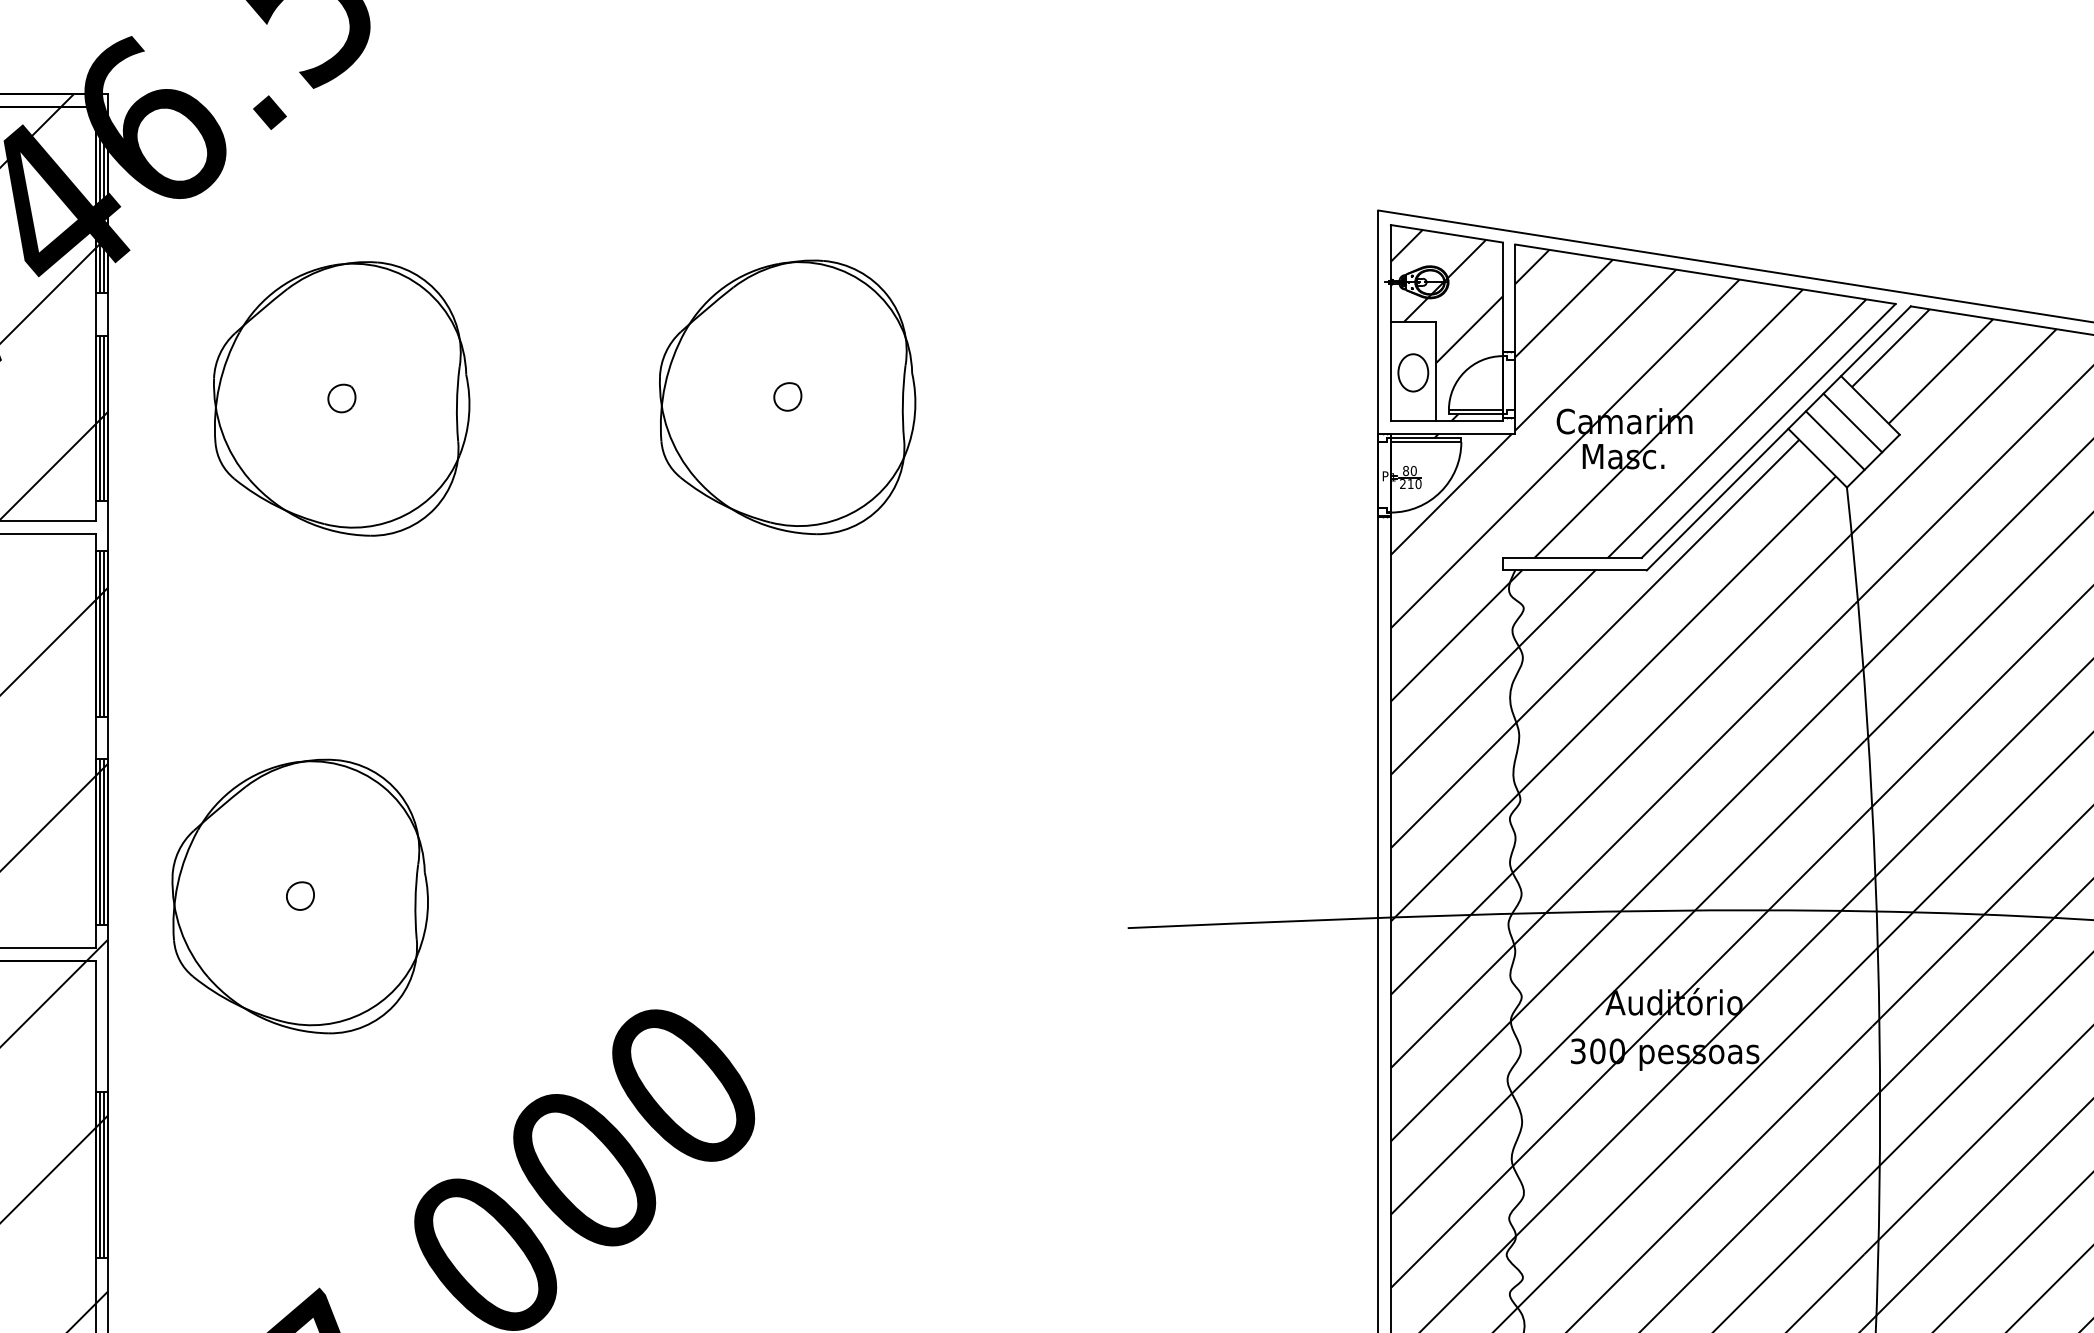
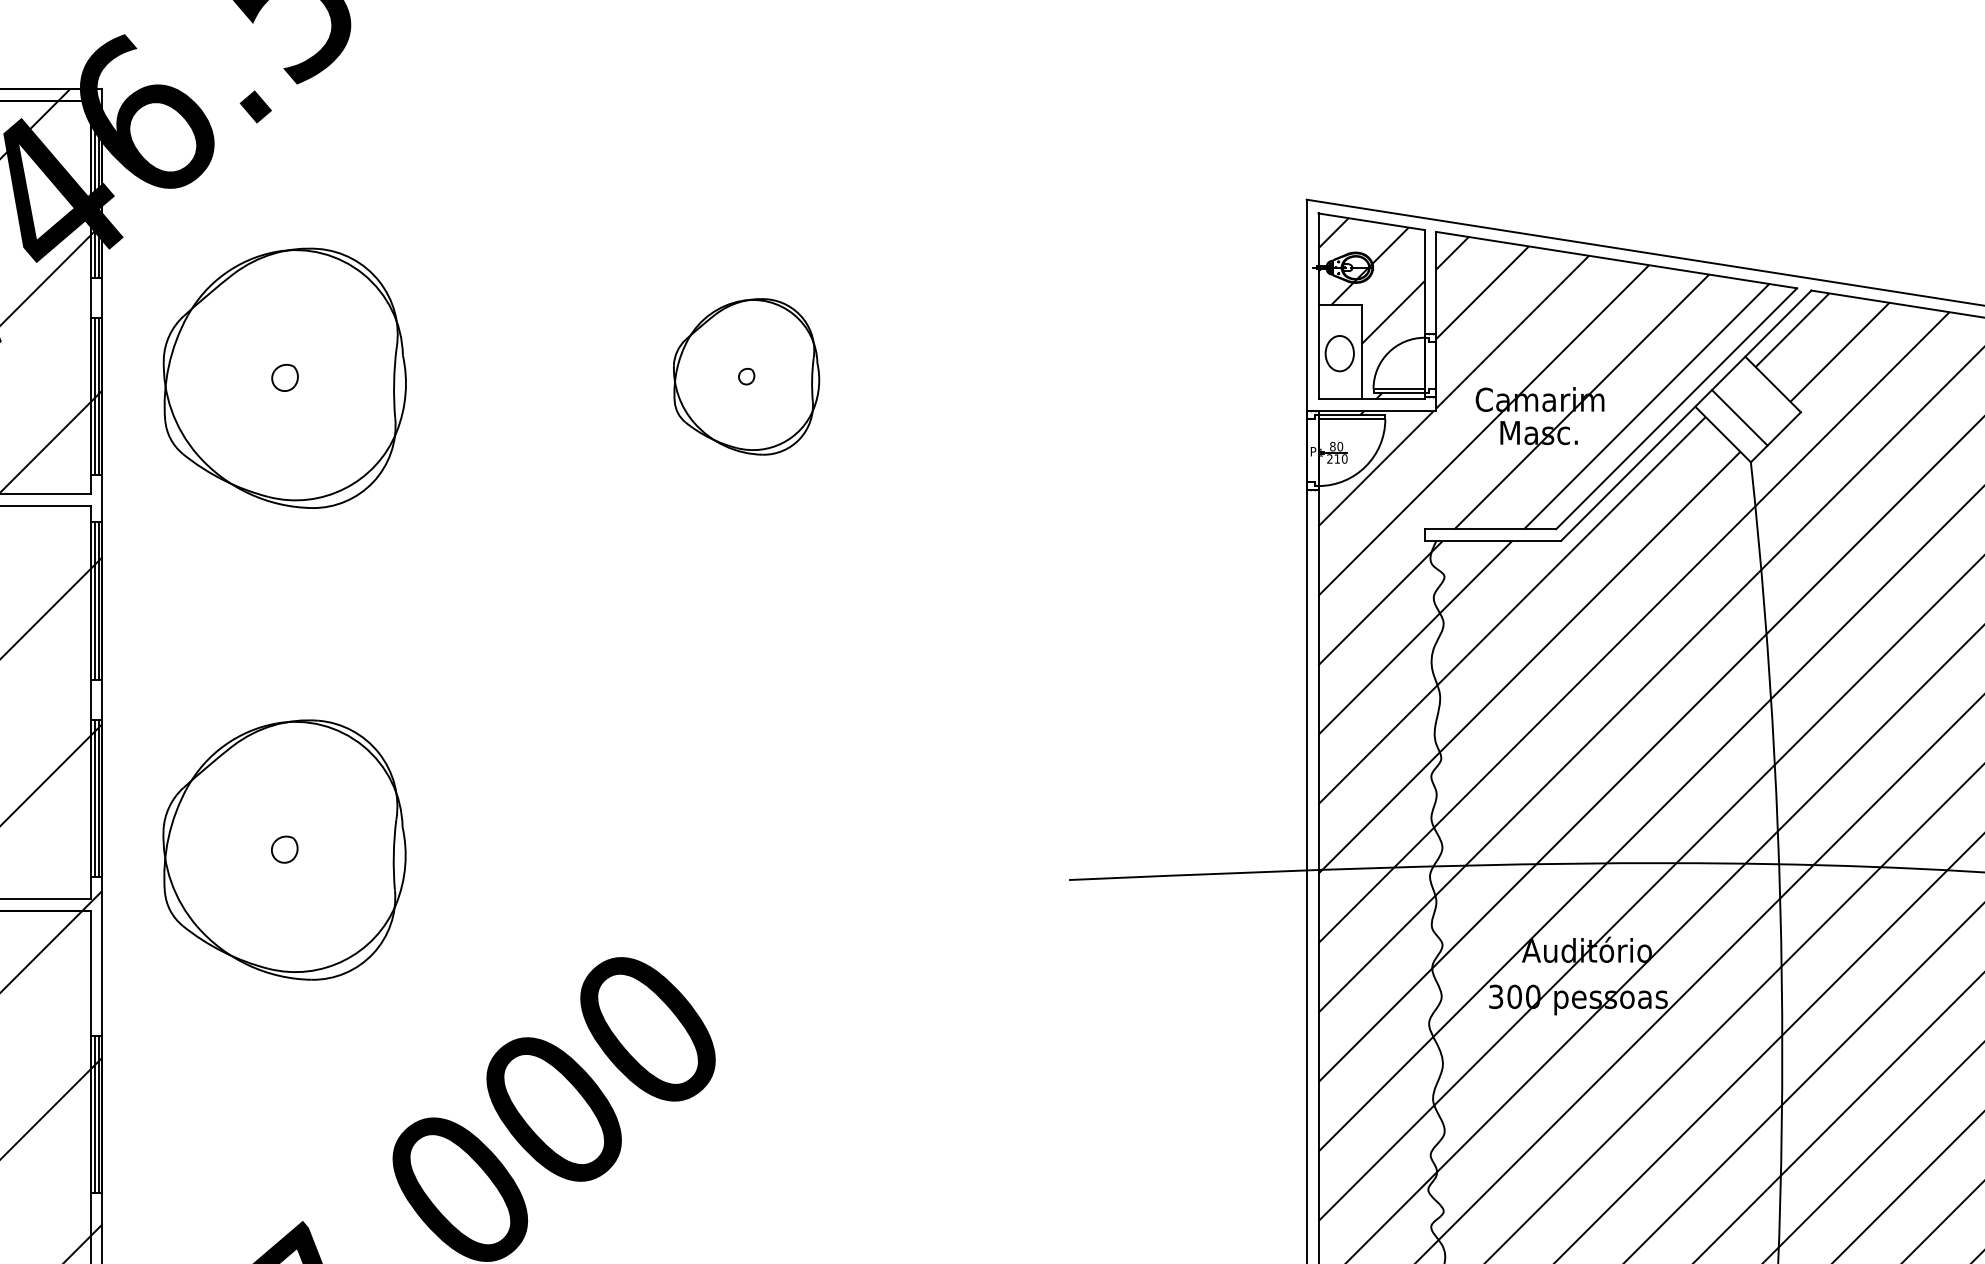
part: (787, 396) -> (746, 376), size x0.6
part: (341, 398) -> (284, 377), moved
line: (1852, 422) -> (1756, 400), removed

